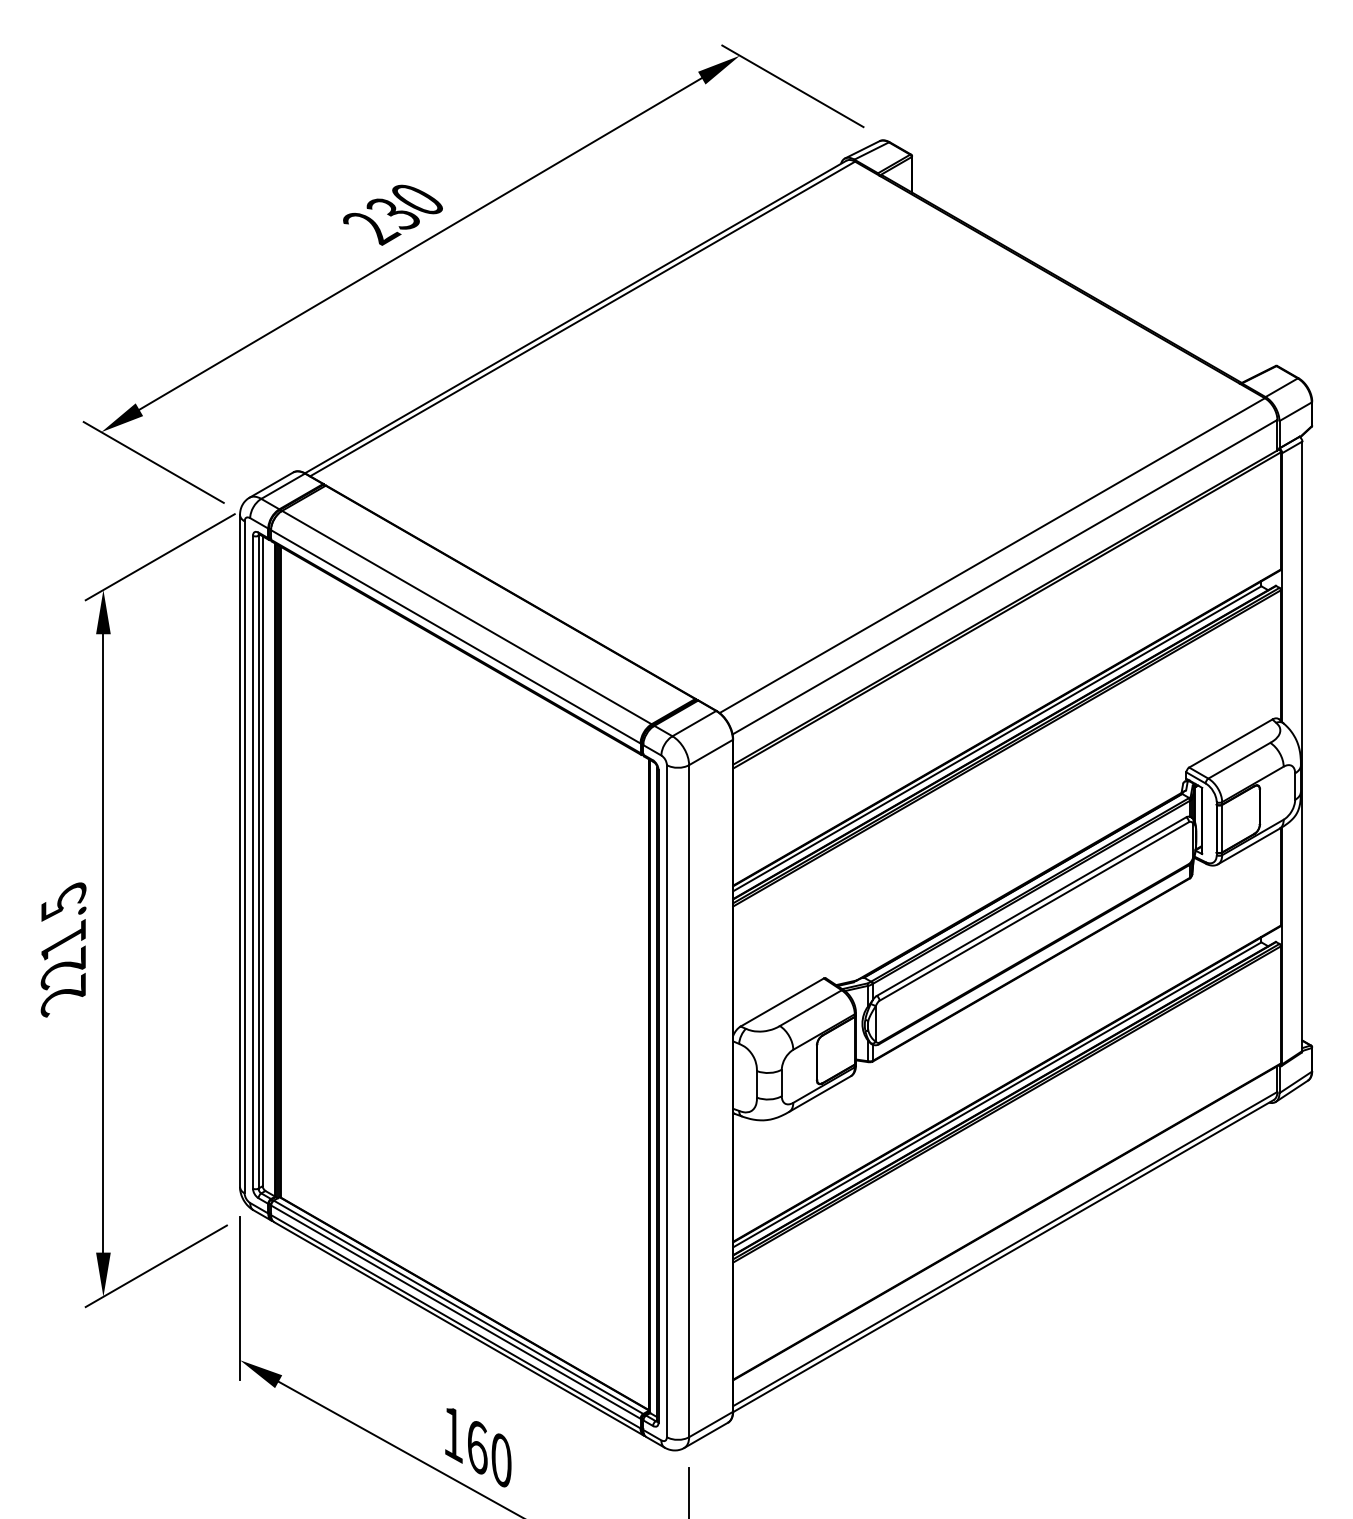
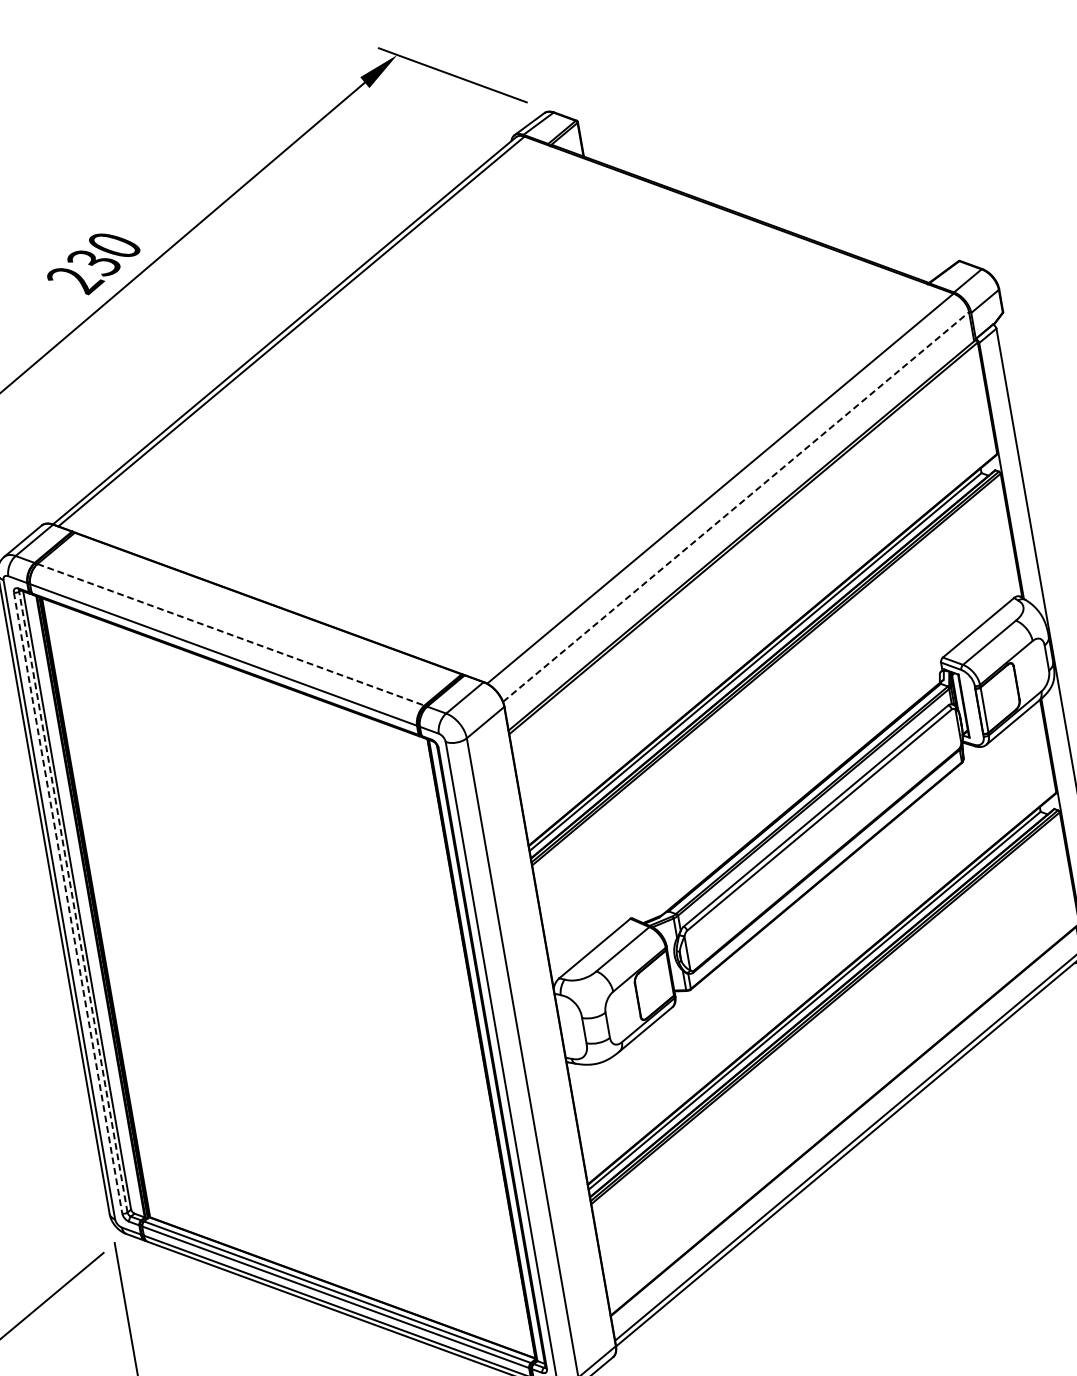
line: (1005, 577) -> (736, 507), solid -> dashed
line: (467, 617) -> (231, 634), solid -> dashed
line: (258, 861) -> (73, 901), solid -> dashed
line: (252, 862) -> (67, 903), solid -> dashed

